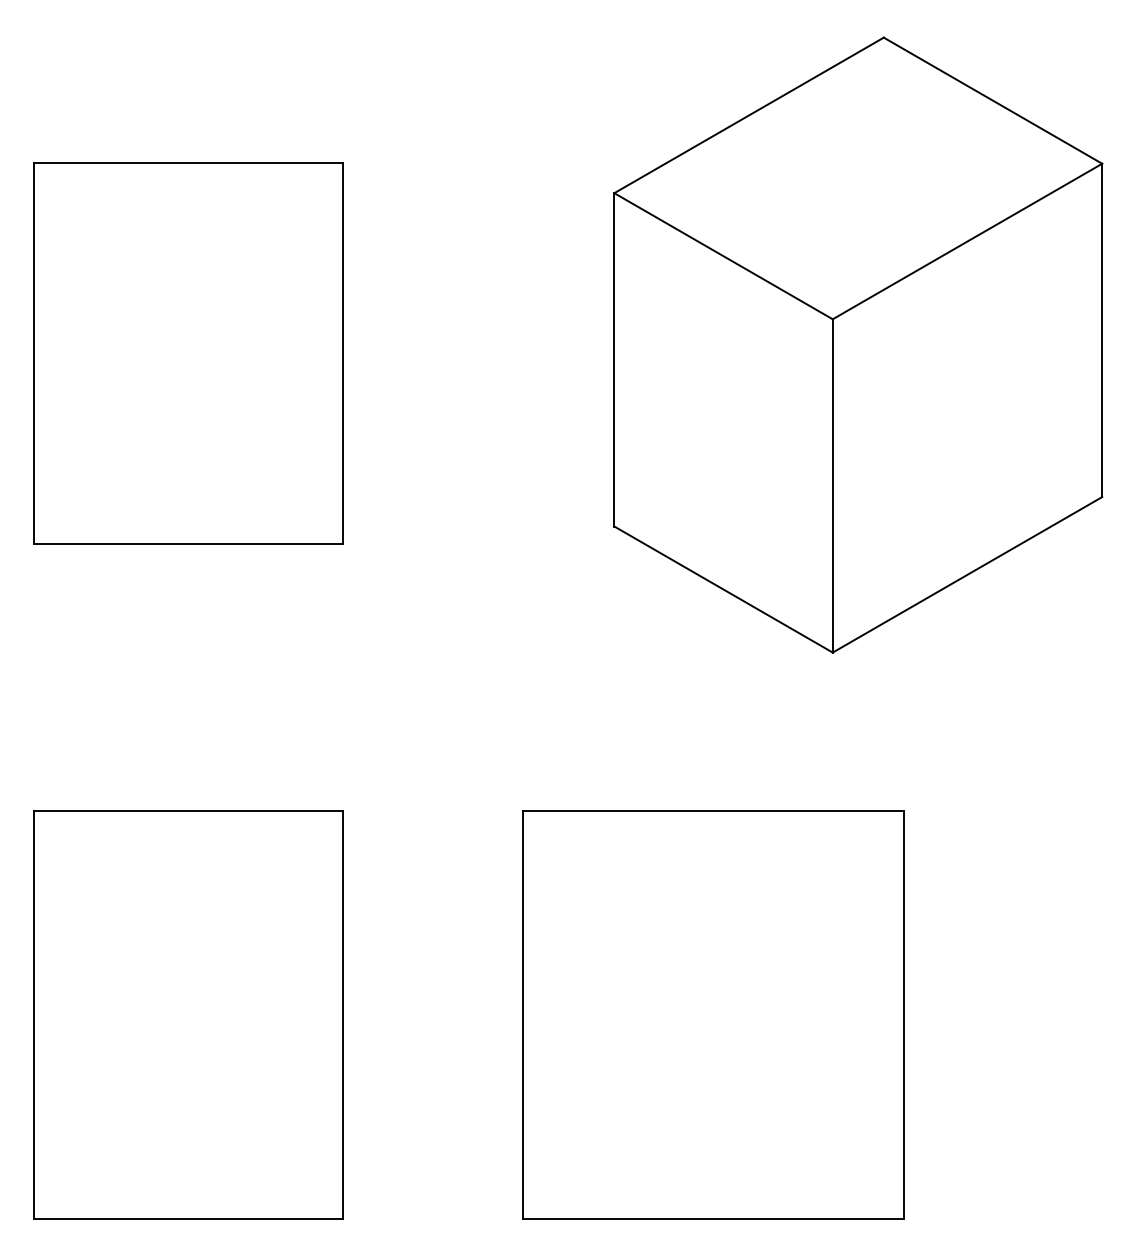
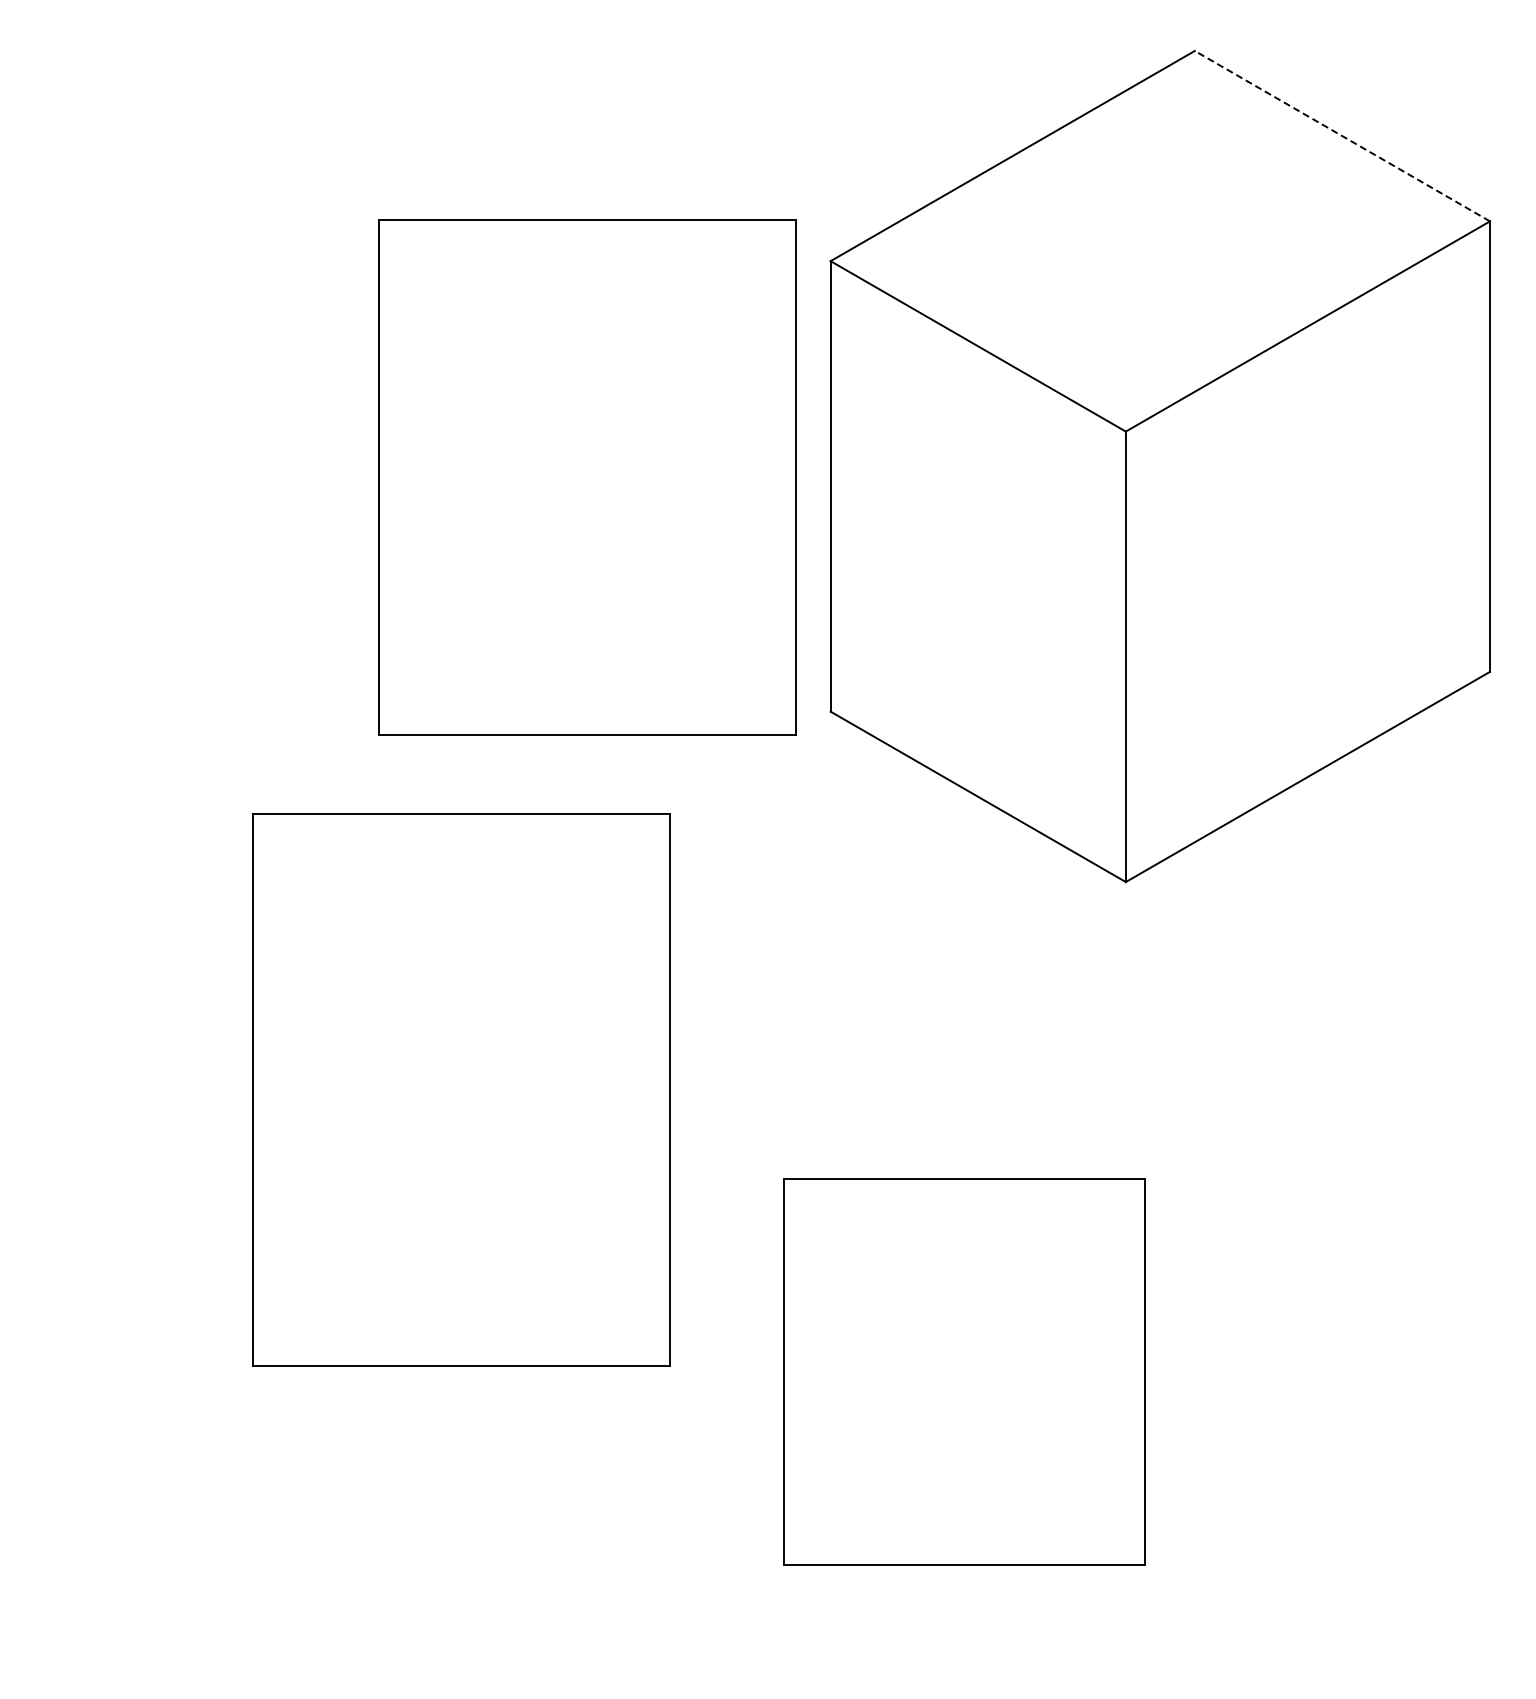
line: (992, 100) -> (1341, 135), solid -> dashed
part: (188, 353) -> (587, 477), moved
part: (188, 1014) -> (461, 1089), moved
part: (713, 1014) -> (964, 1371), size x0.7

